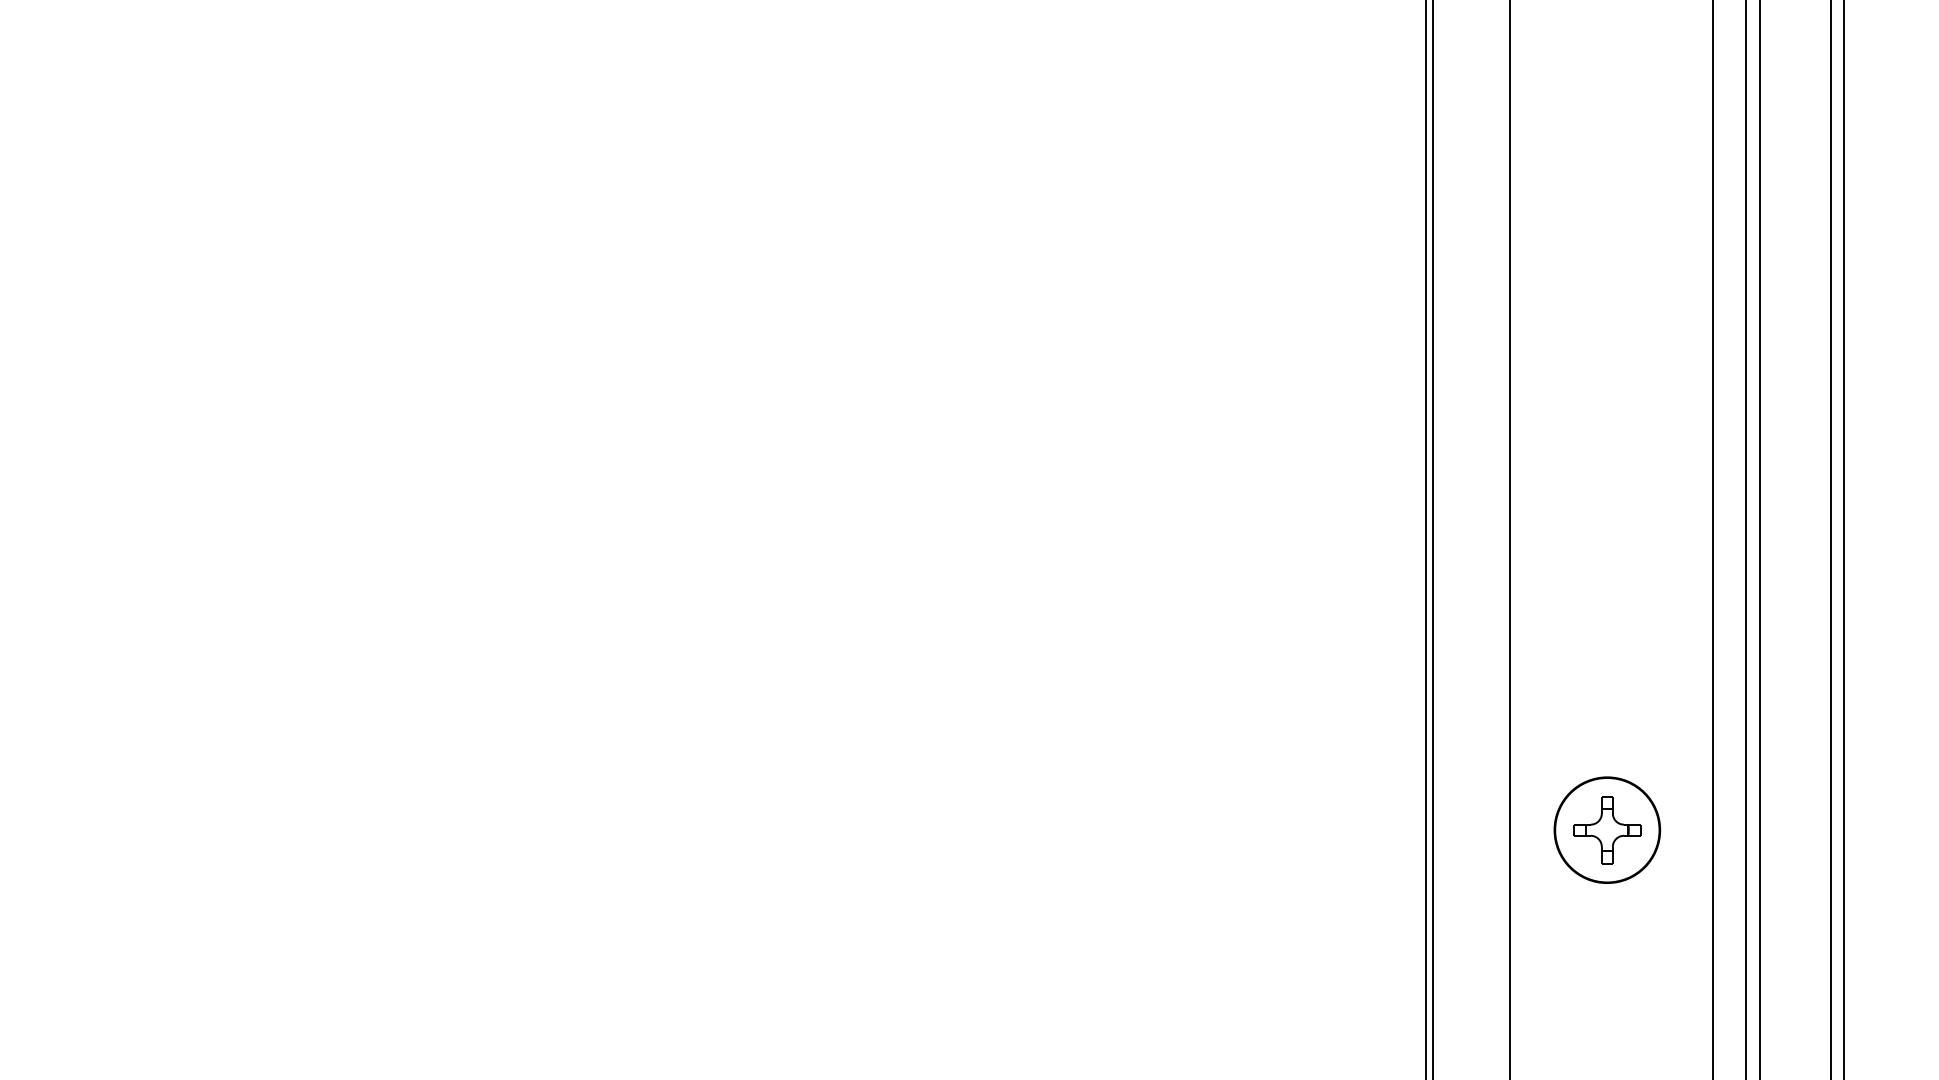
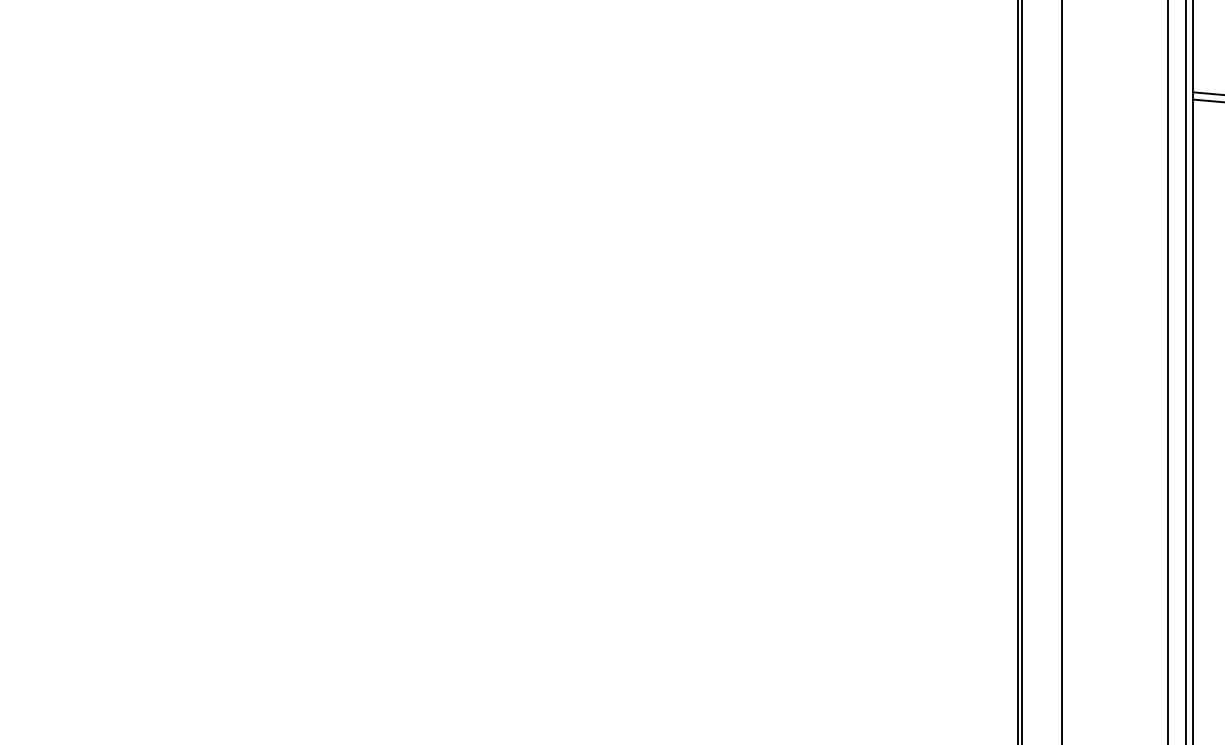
part: (1606, 829) -> (1112, 581), removed

